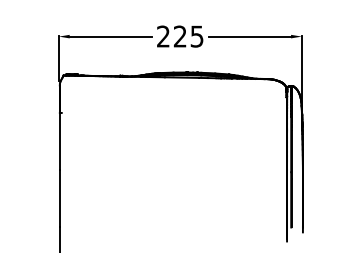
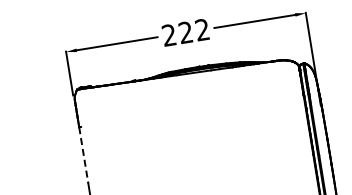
text: (196, 36) -> (201, 29), 225 -> 222
line: (59, 141) -> (83, 155), solid -> dashed

